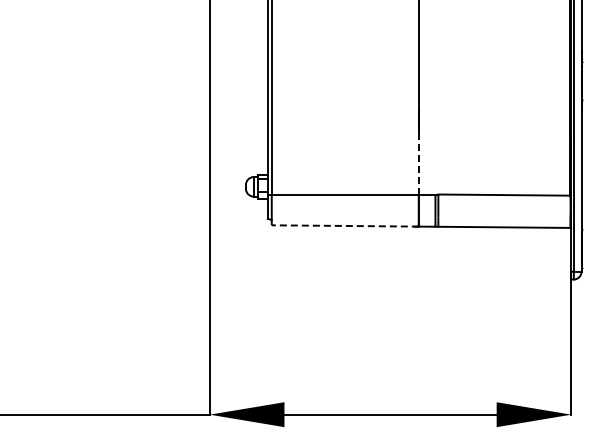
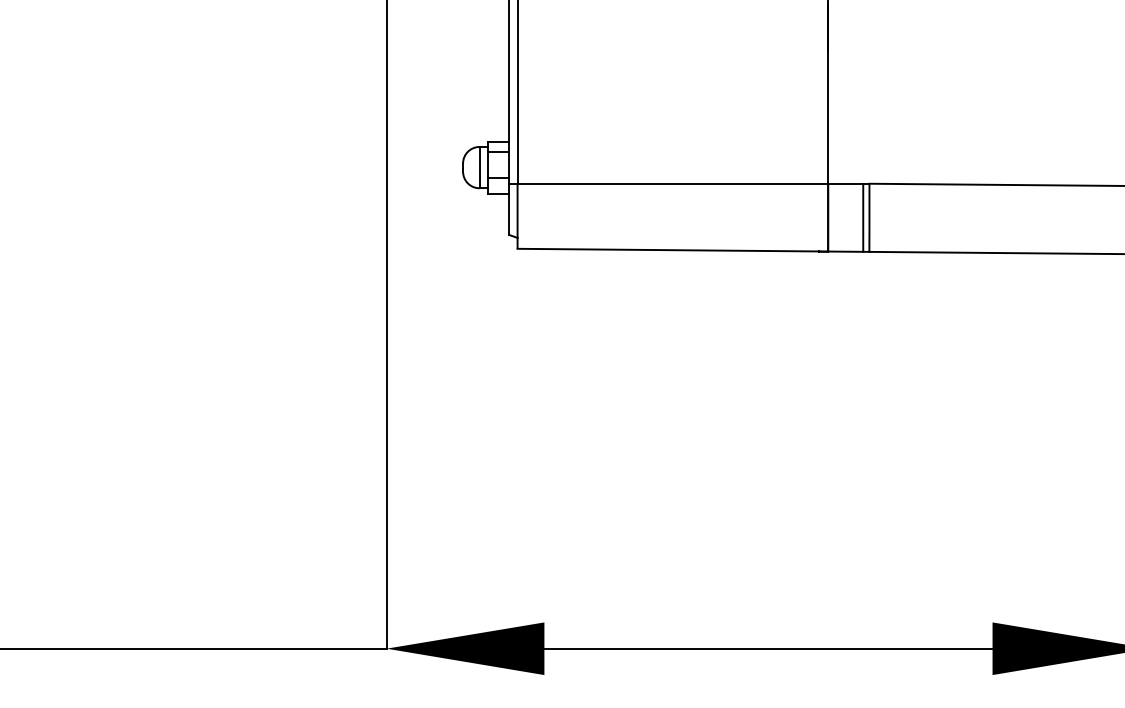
line: (418, 162) -> (827, 116), dashed -> solid
line: (345, 225) -> (673, 249), dashed -> solid

